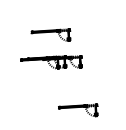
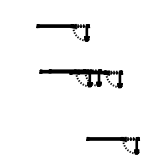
part: (50, 34) -> (62, 30), moved

